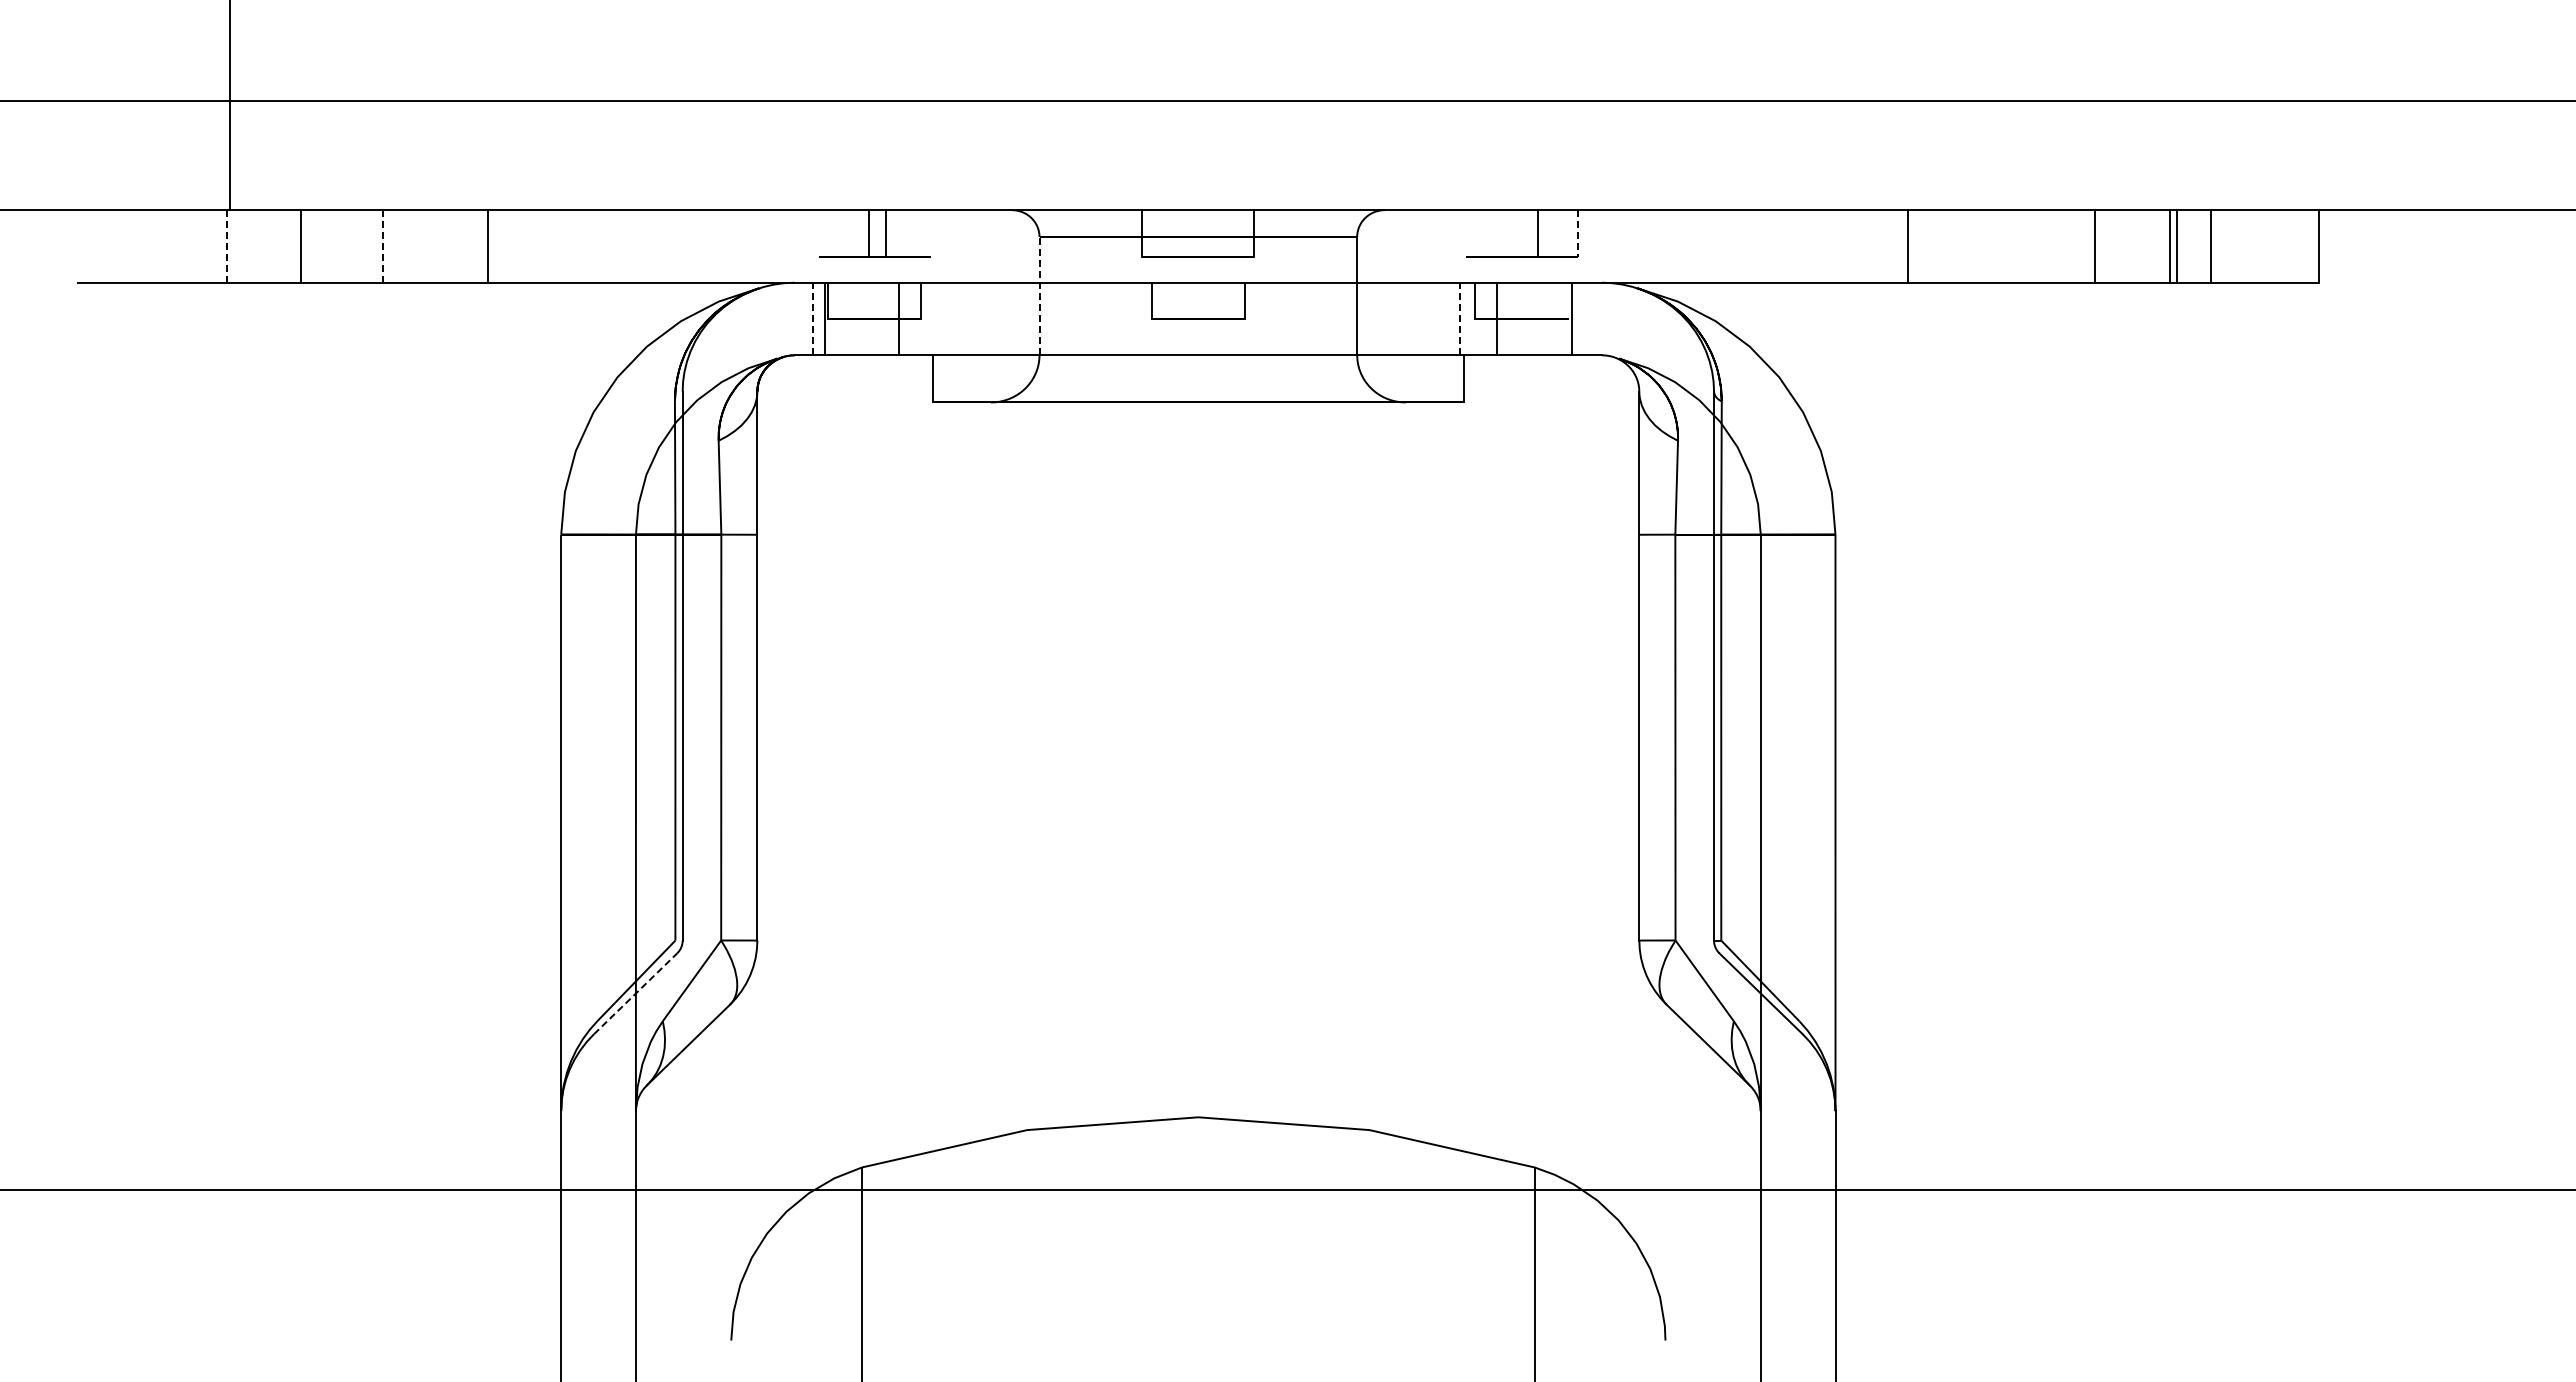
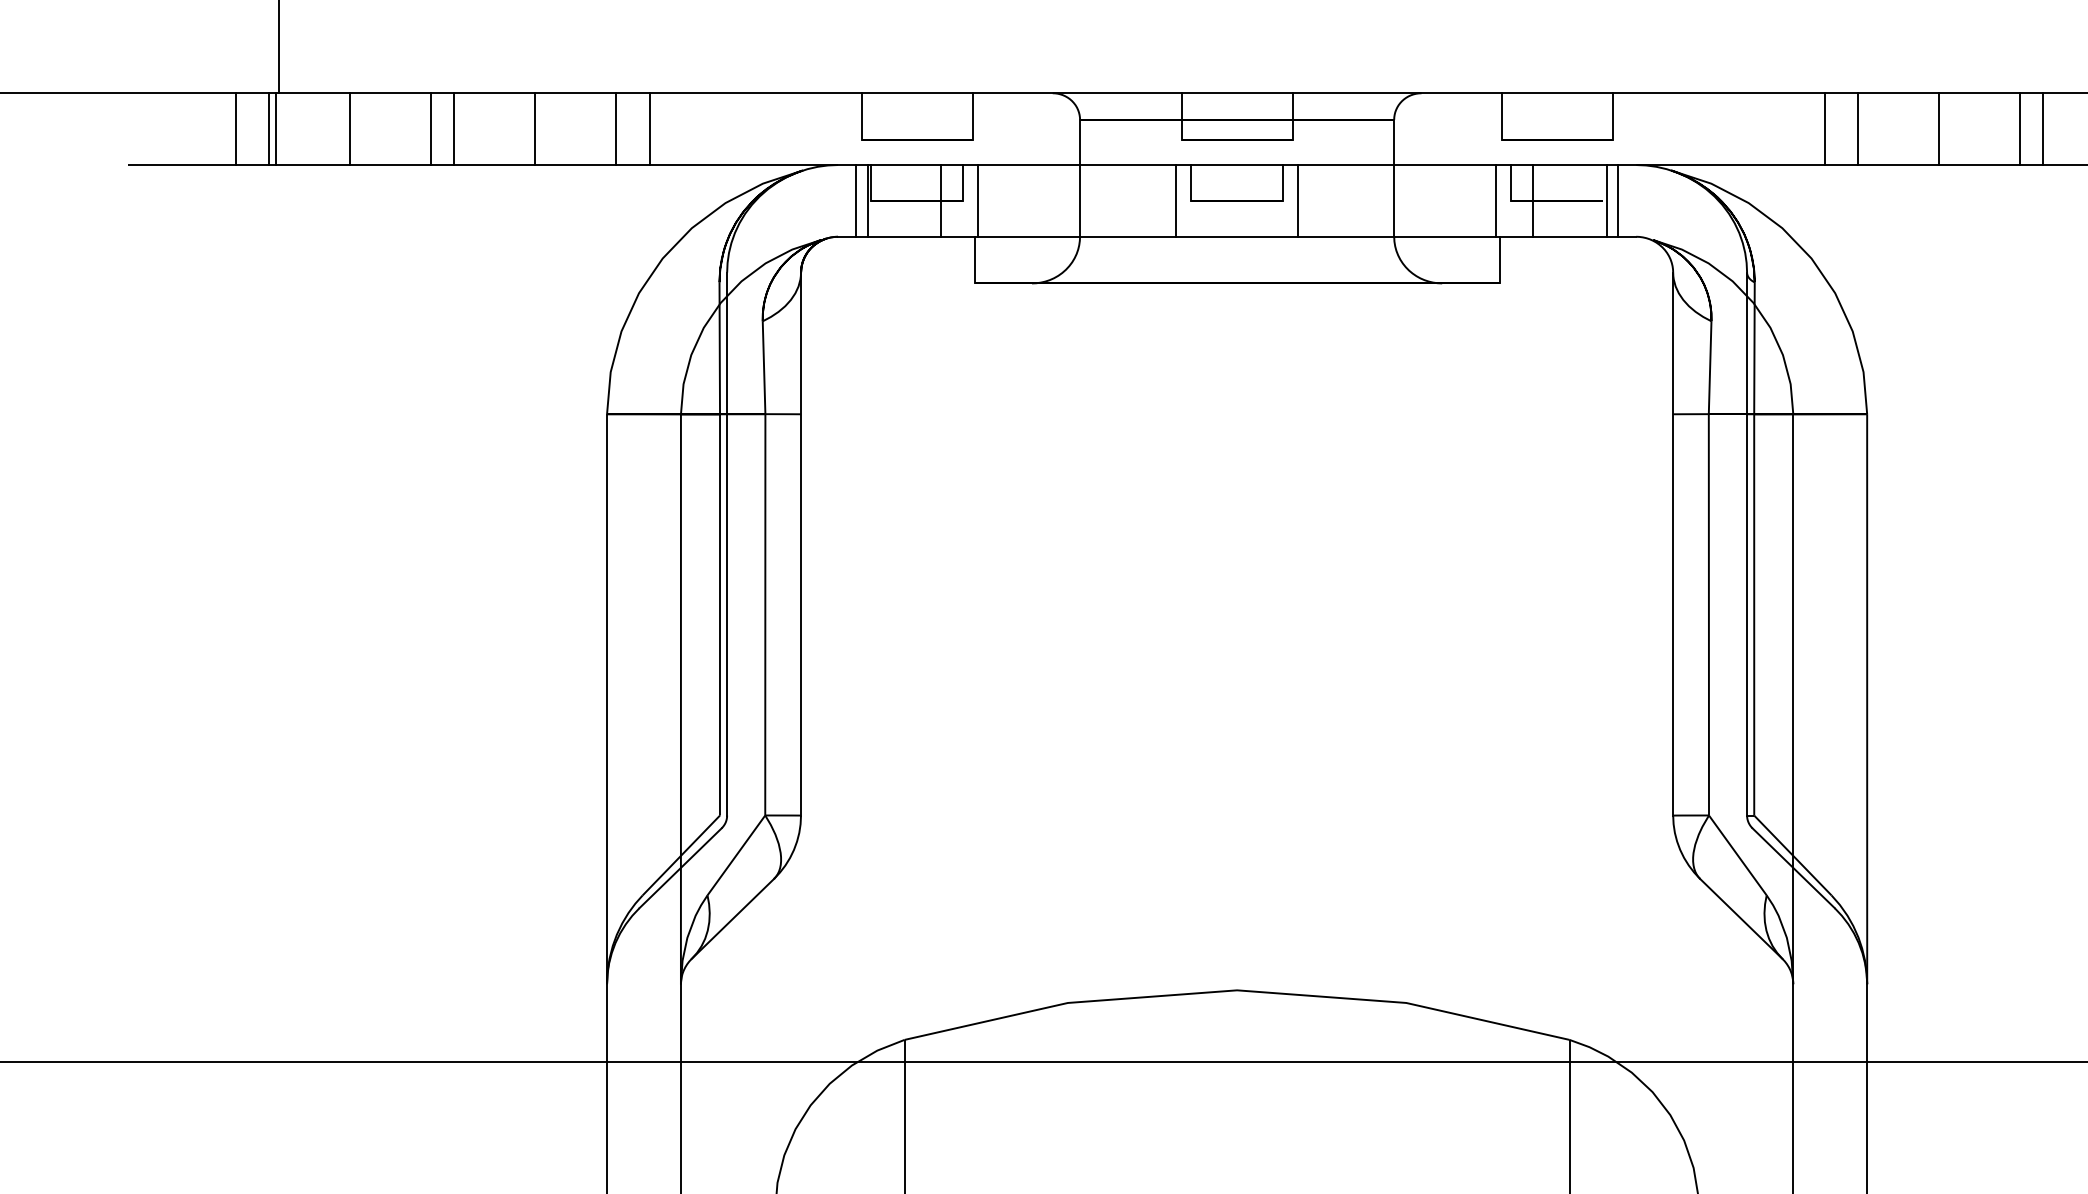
line: (868, 233) -> (861, 116), moved
line: (885, 233) -> (972, 116), moved
line: (1537, 233) -> (1501, 116), moved
line: (1578, 233) -> (1613, 116), dashed -> solid
line: (226, 245) -> (276, 128), dashed -> solid
line: (383, 245) -> (431, 128), dashed -> solid
line: (185, 246) -> (235, 129), added
line: (219, 246) -> (269, 129), added
line: (406, 246) -> (454, 129), added
line: (570, 246) -> (616, 129), added
line: (604, 246) -> (649, 129), added
line: (1792, 246) -> (1824, 129), added
line: (1826, 246) -> (1858, 129), added
line: (1990, 246) -> (2020, 129), added
line: (2013, 246) -> (2043, 129), added
line: (1039, 295) -> (1080, 177), dashed -> solid
line: (813, 318) -> (856, 200), dashed -> solid
line: (936, 318) -> (978, 200), added
line: (1136, 318) -> (1175, 200), added
line: (1260, 318) -> (1298, 200), added
line: (1460, 318) -> (1496, 200), dashed -> solid
line: (1583, 318) -> (1617, 200), added
line: (635, 993) -> (680, 867), dashed -> solid

